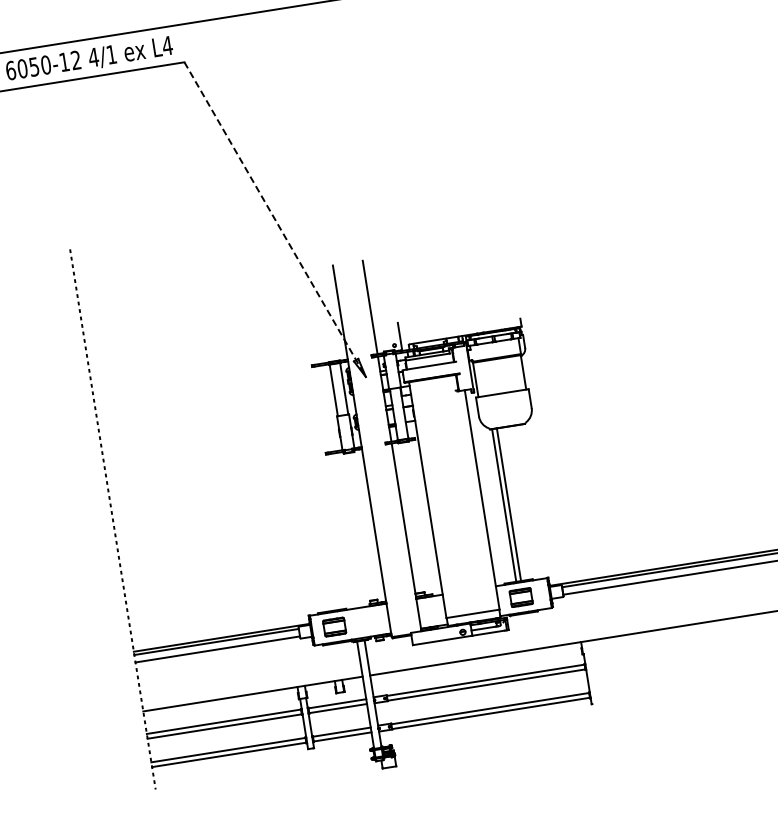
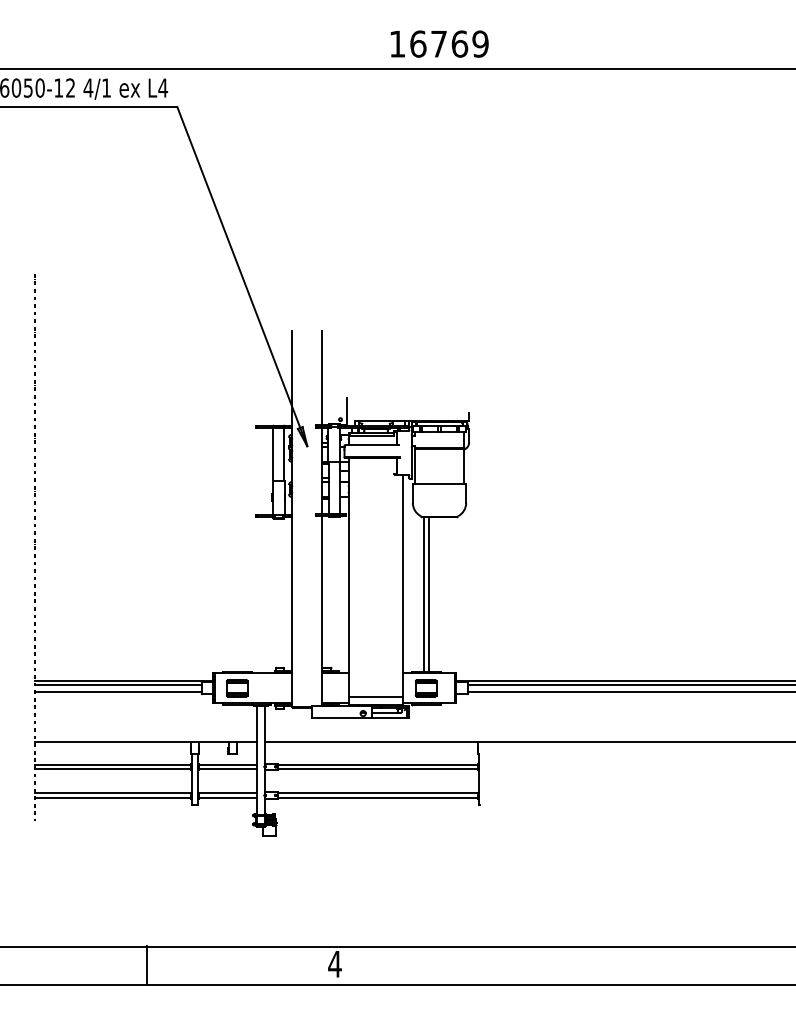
line: (275, 219) -> (242, 276), dashed -> solid

